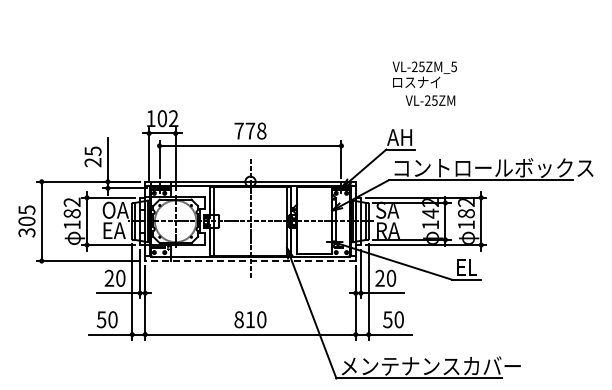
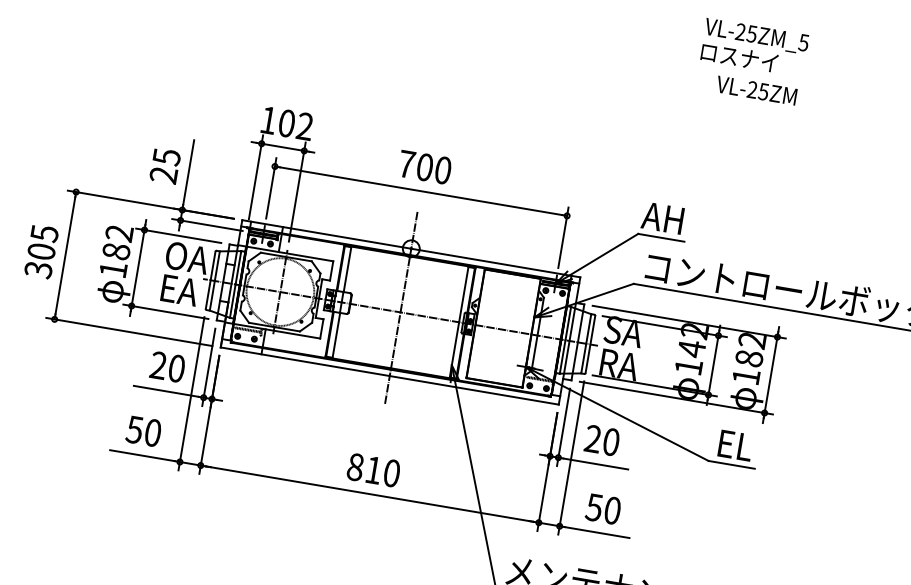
text: (424, 83) -> (751, 61), moved
text: (255, 130) -> (433, 167), 778 -> 700
line: (250, 261) -> (389, 376), dashed -> solid

